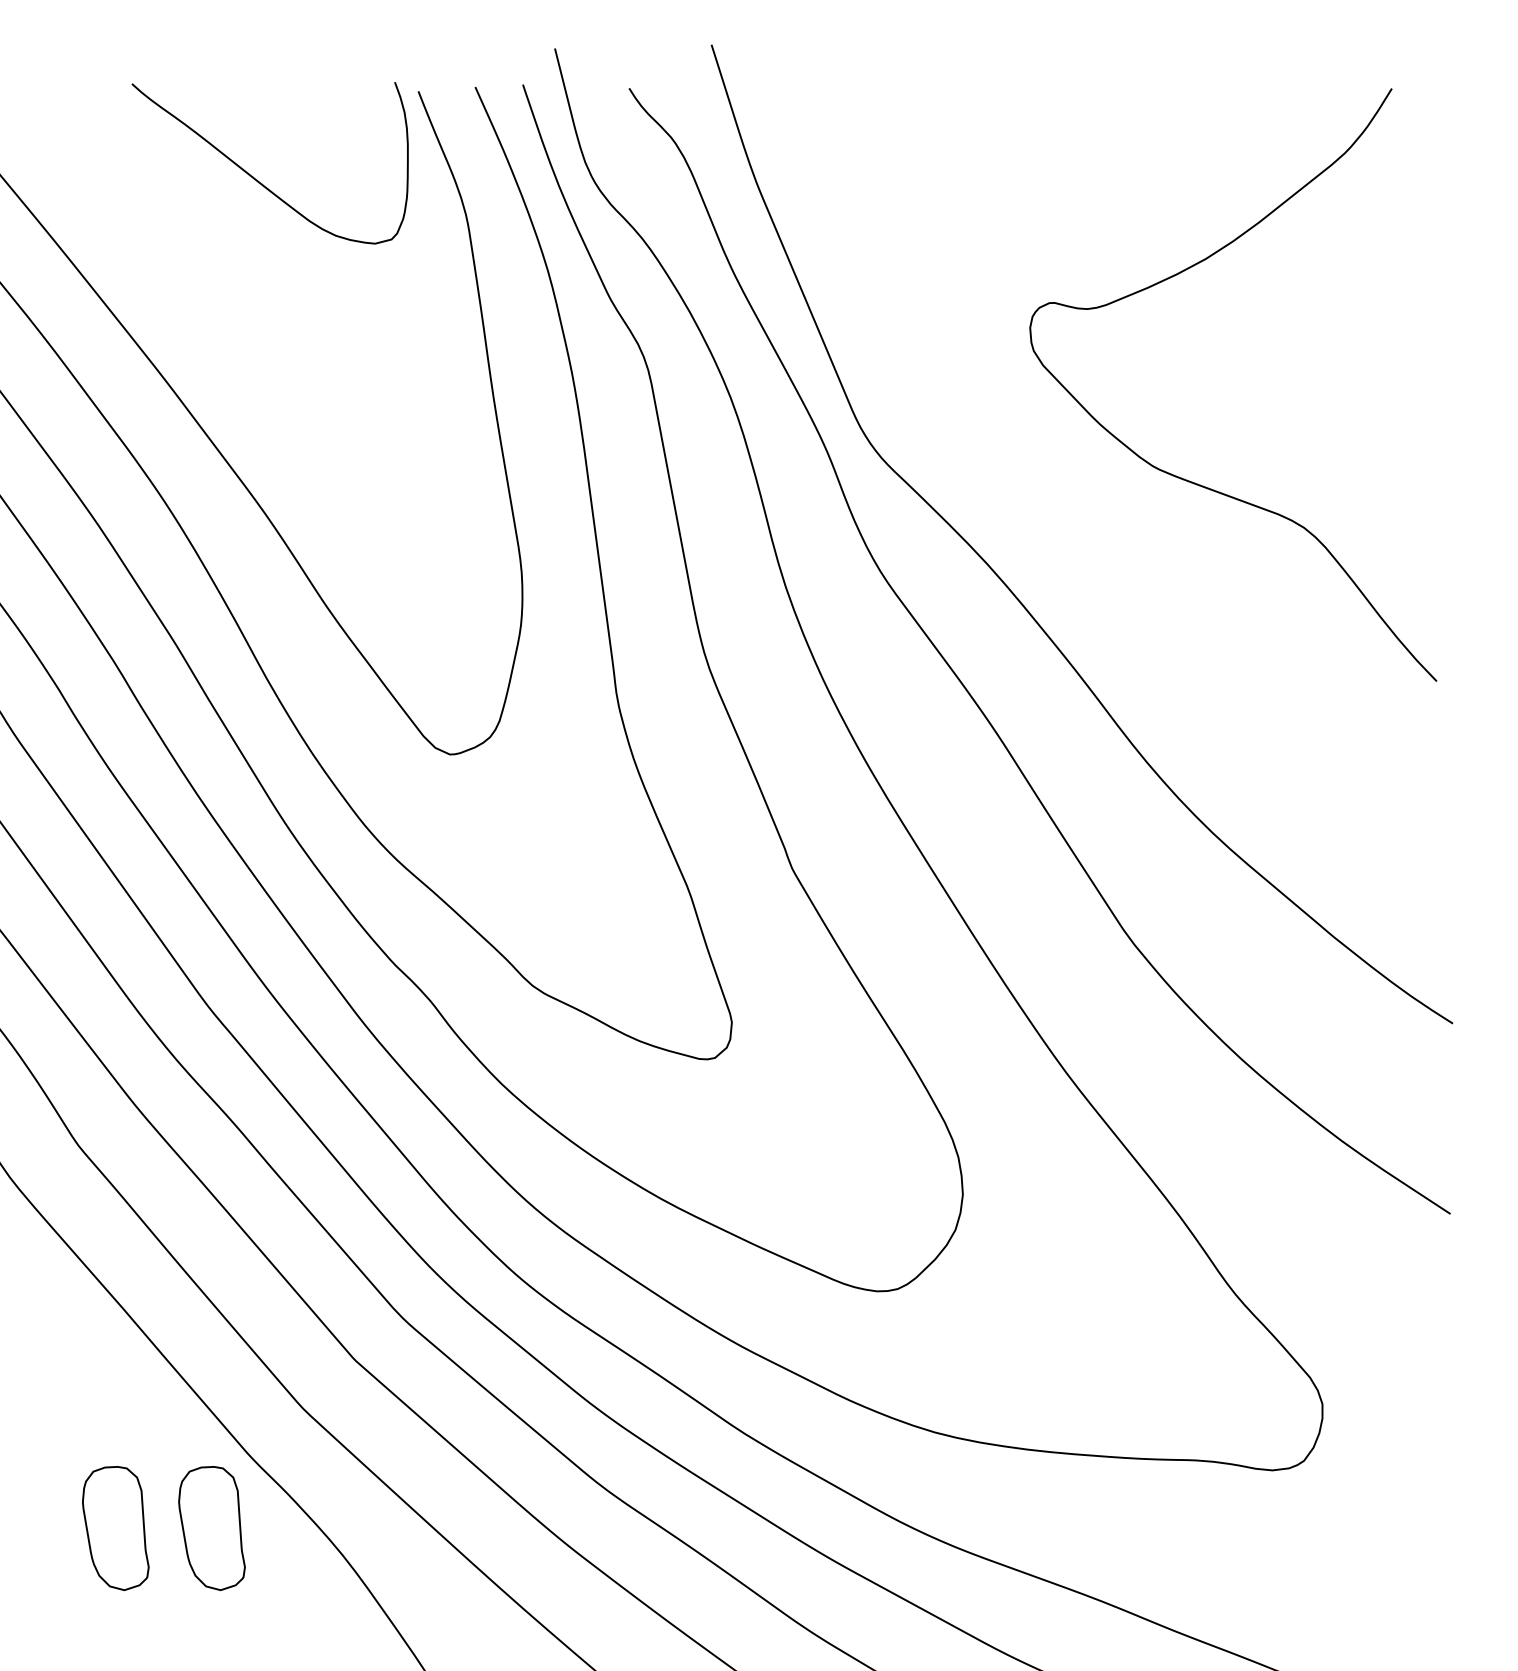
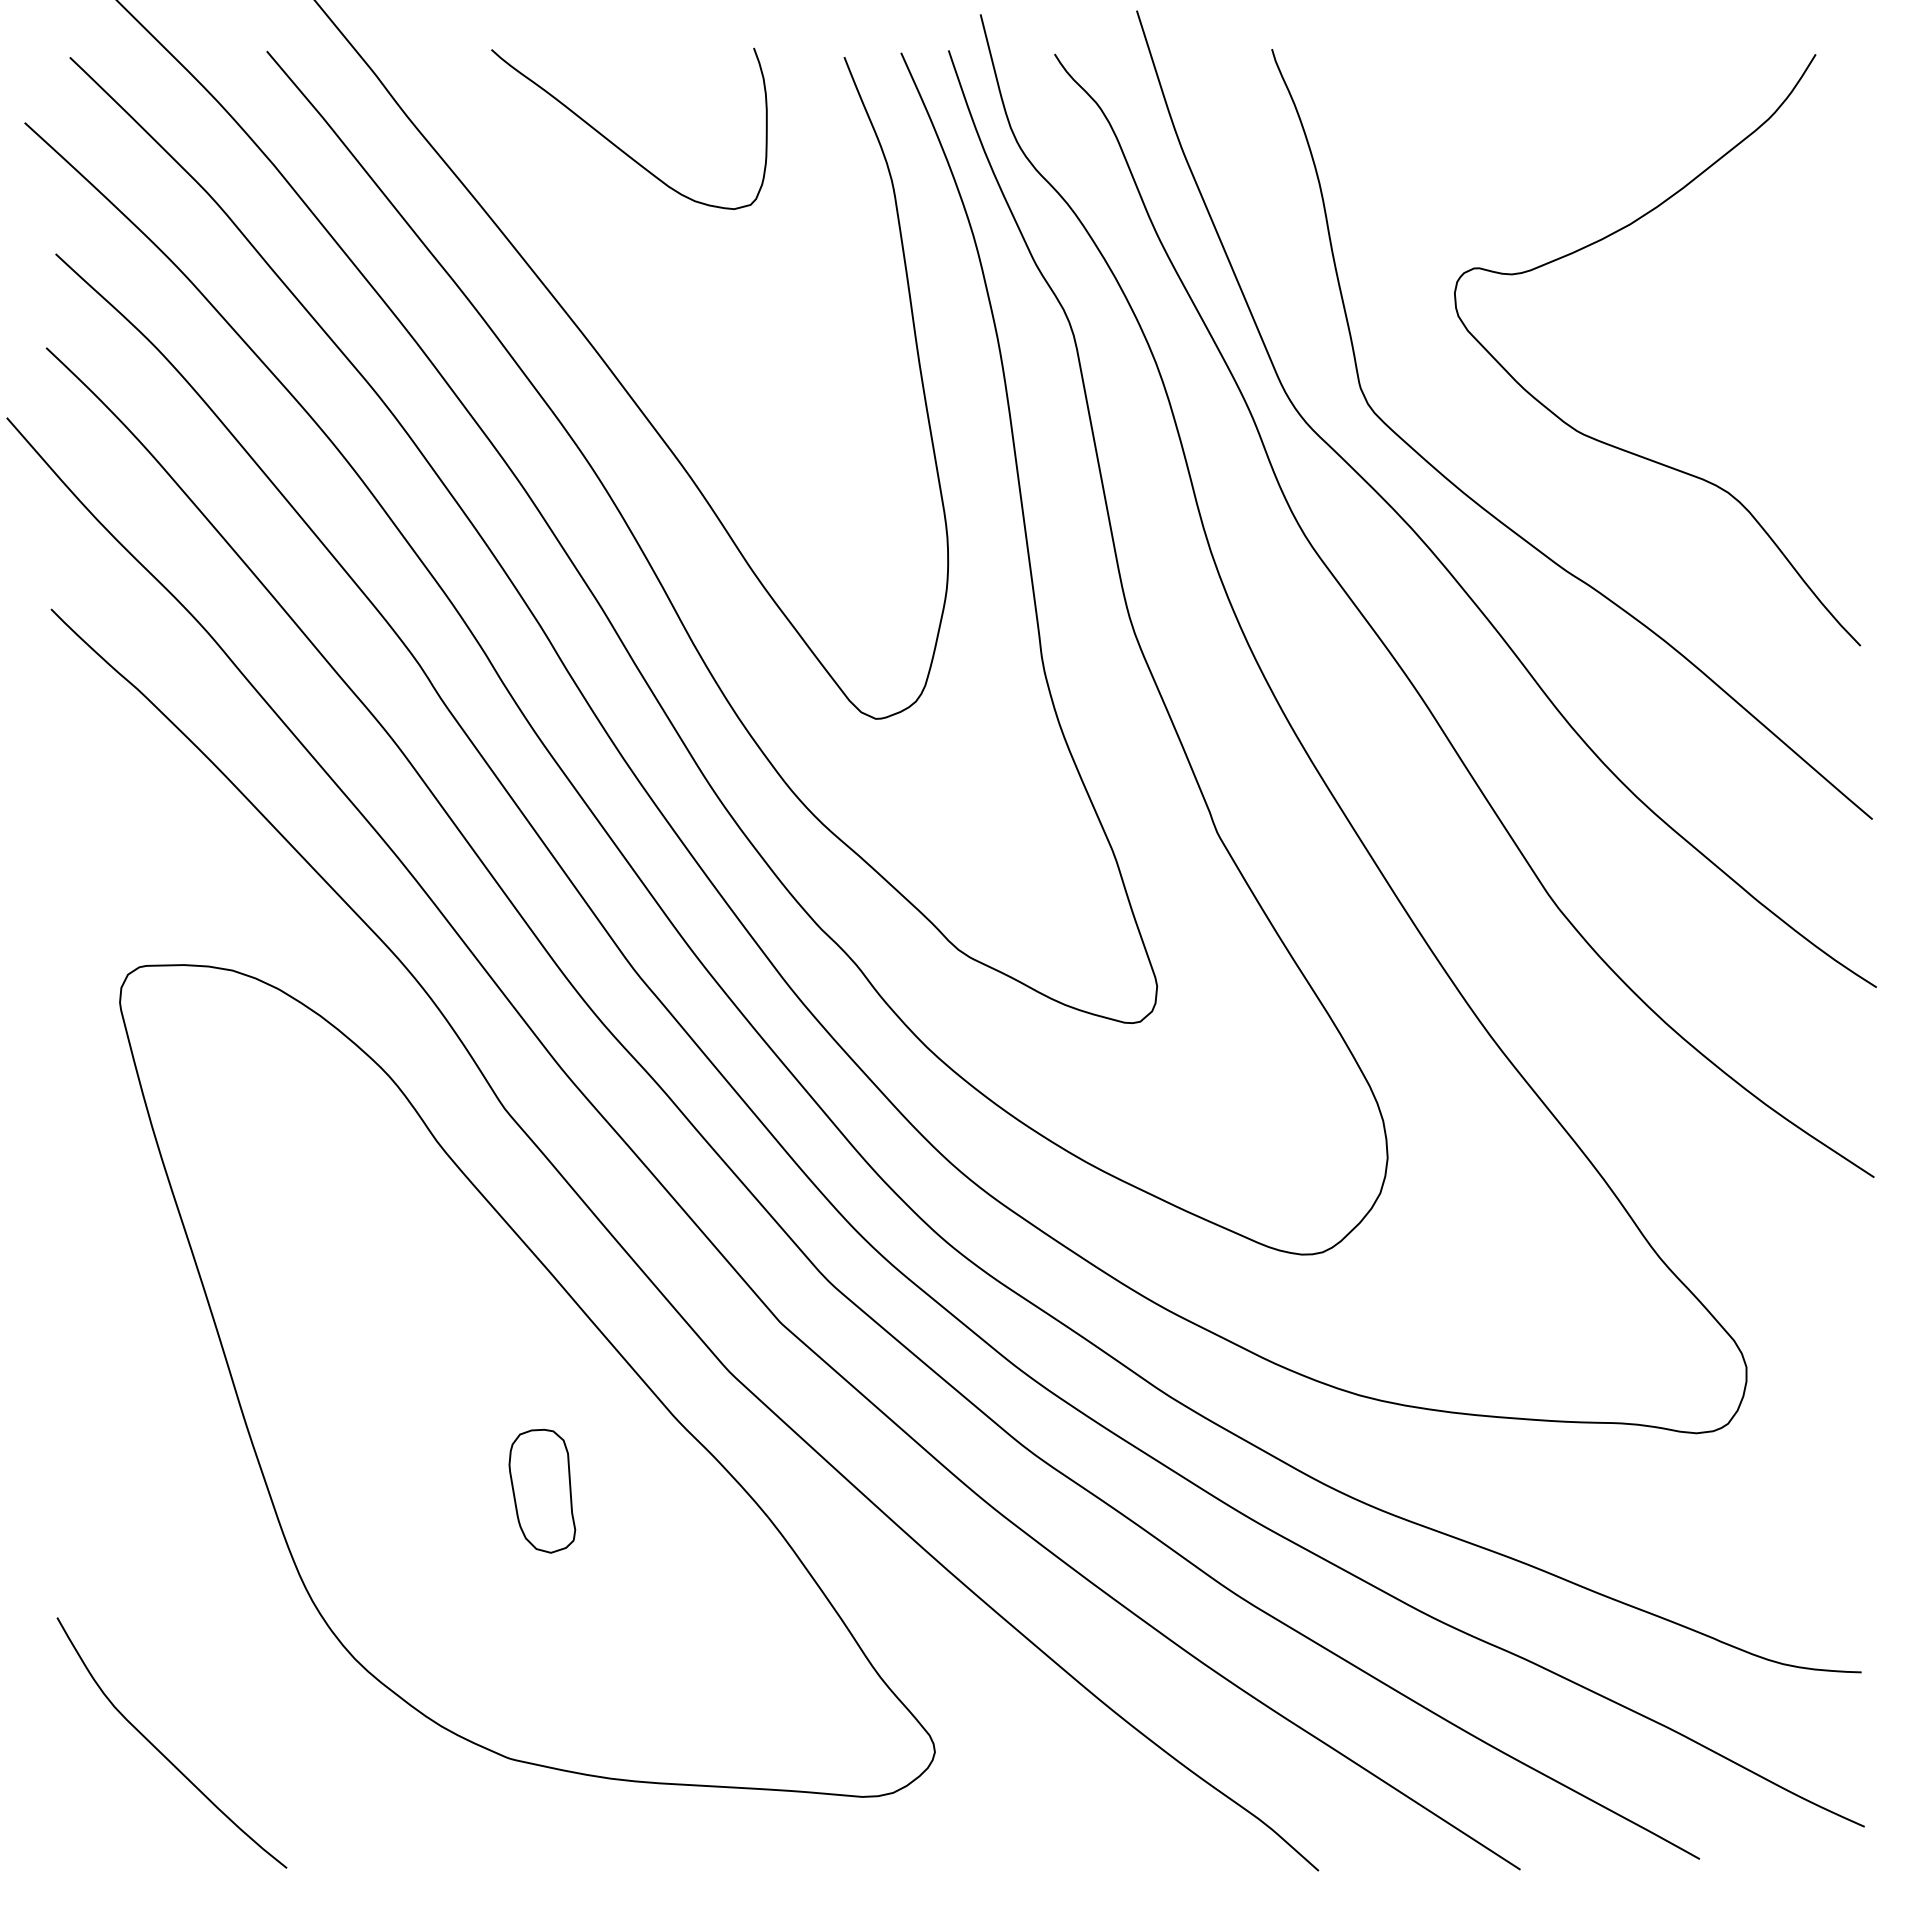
curve: (259, 180) -> (618, 146), moved
curve: (1078, 557) -> (1503, 522), added
part: (212, 1527) -> (638, 1490), removed

